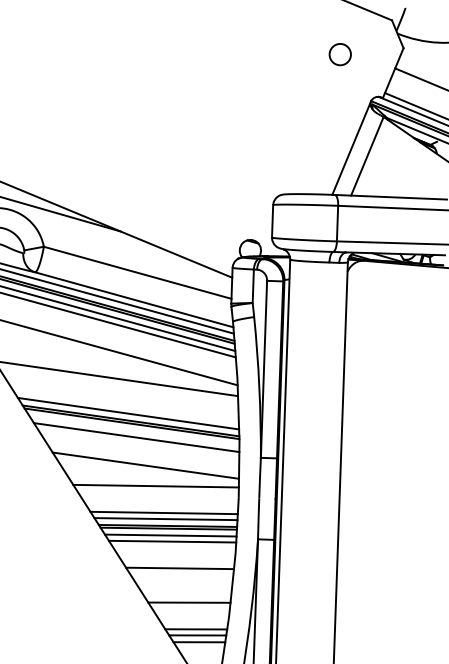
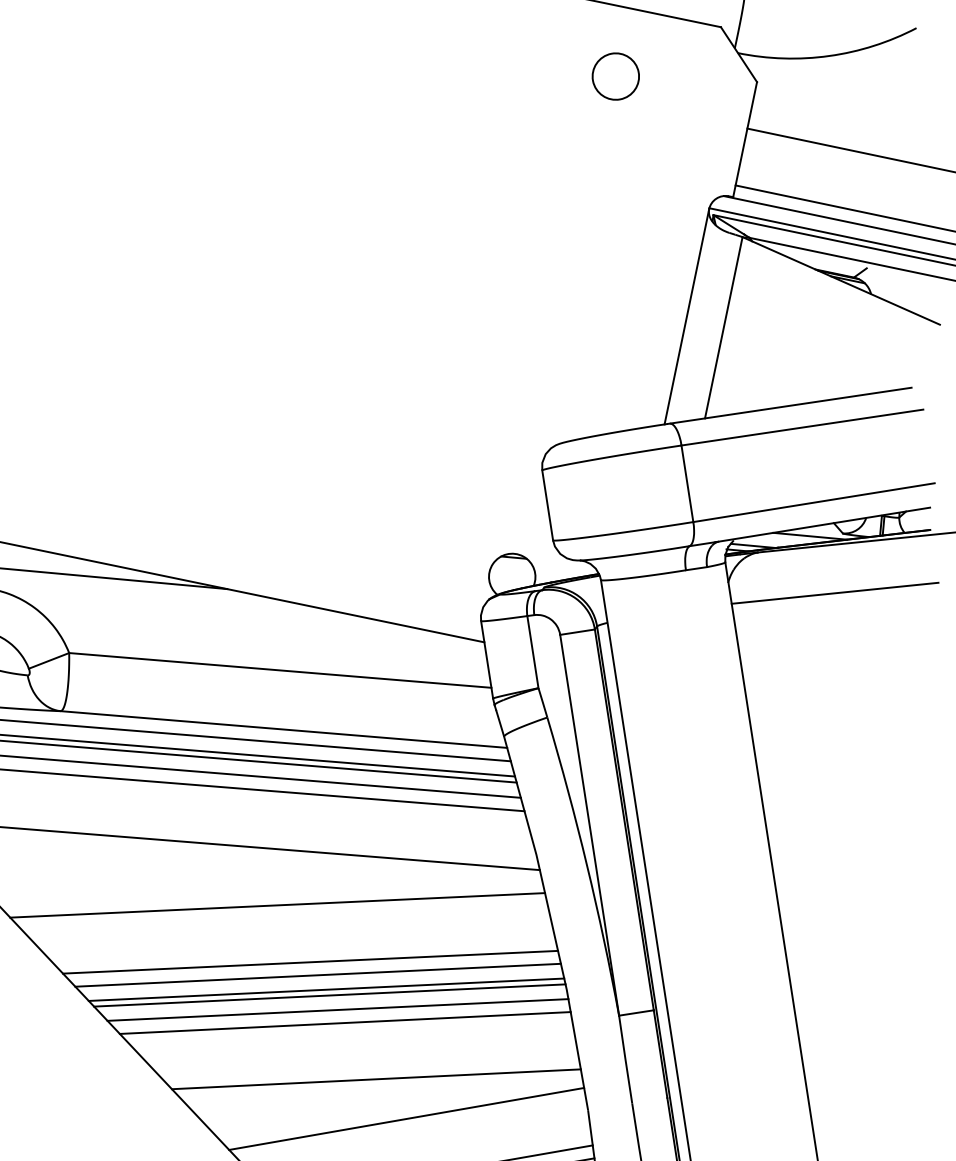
circle: (339, 54) -> (614, 76), moved
line: (394, 285) -> (834, 592), added
line: (125, 406) -> (308, 961), added
line: (134, 431) -> (338, 1010), added

